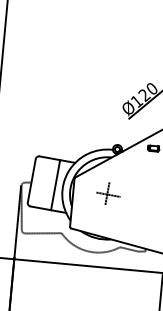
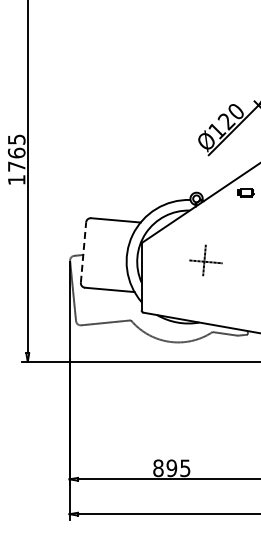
line: (31, 180) -> (83, 252), solid -> dashed
line: (55, 185) -> (116, 255), removed
part: (108, 193) -> (205, 260), moved

